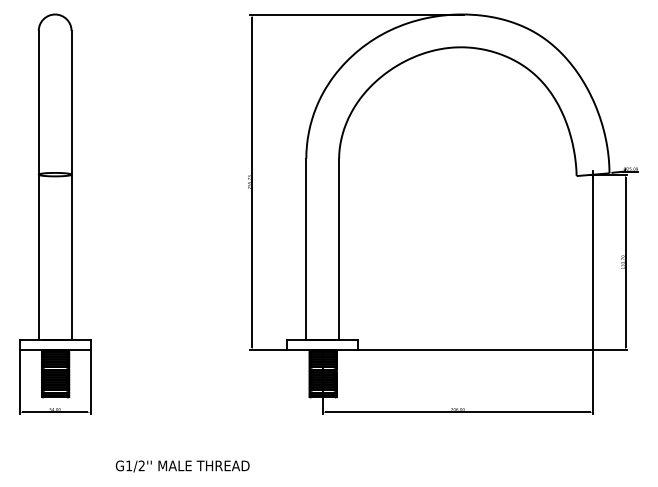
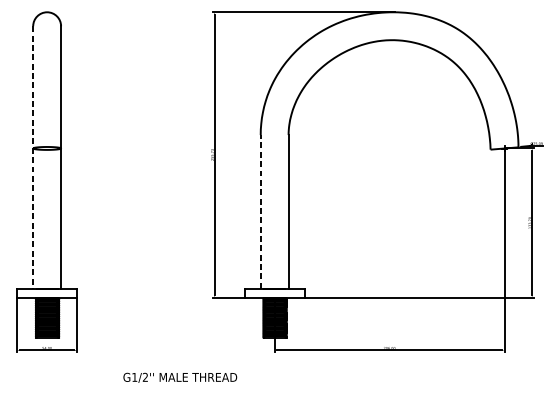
line: (38, 185) -> (32, 157), solid -> dashed
line: (306, 248) -> (260, 211), solid -> dashed
text: (182, 466) -> (180, 377), moved

